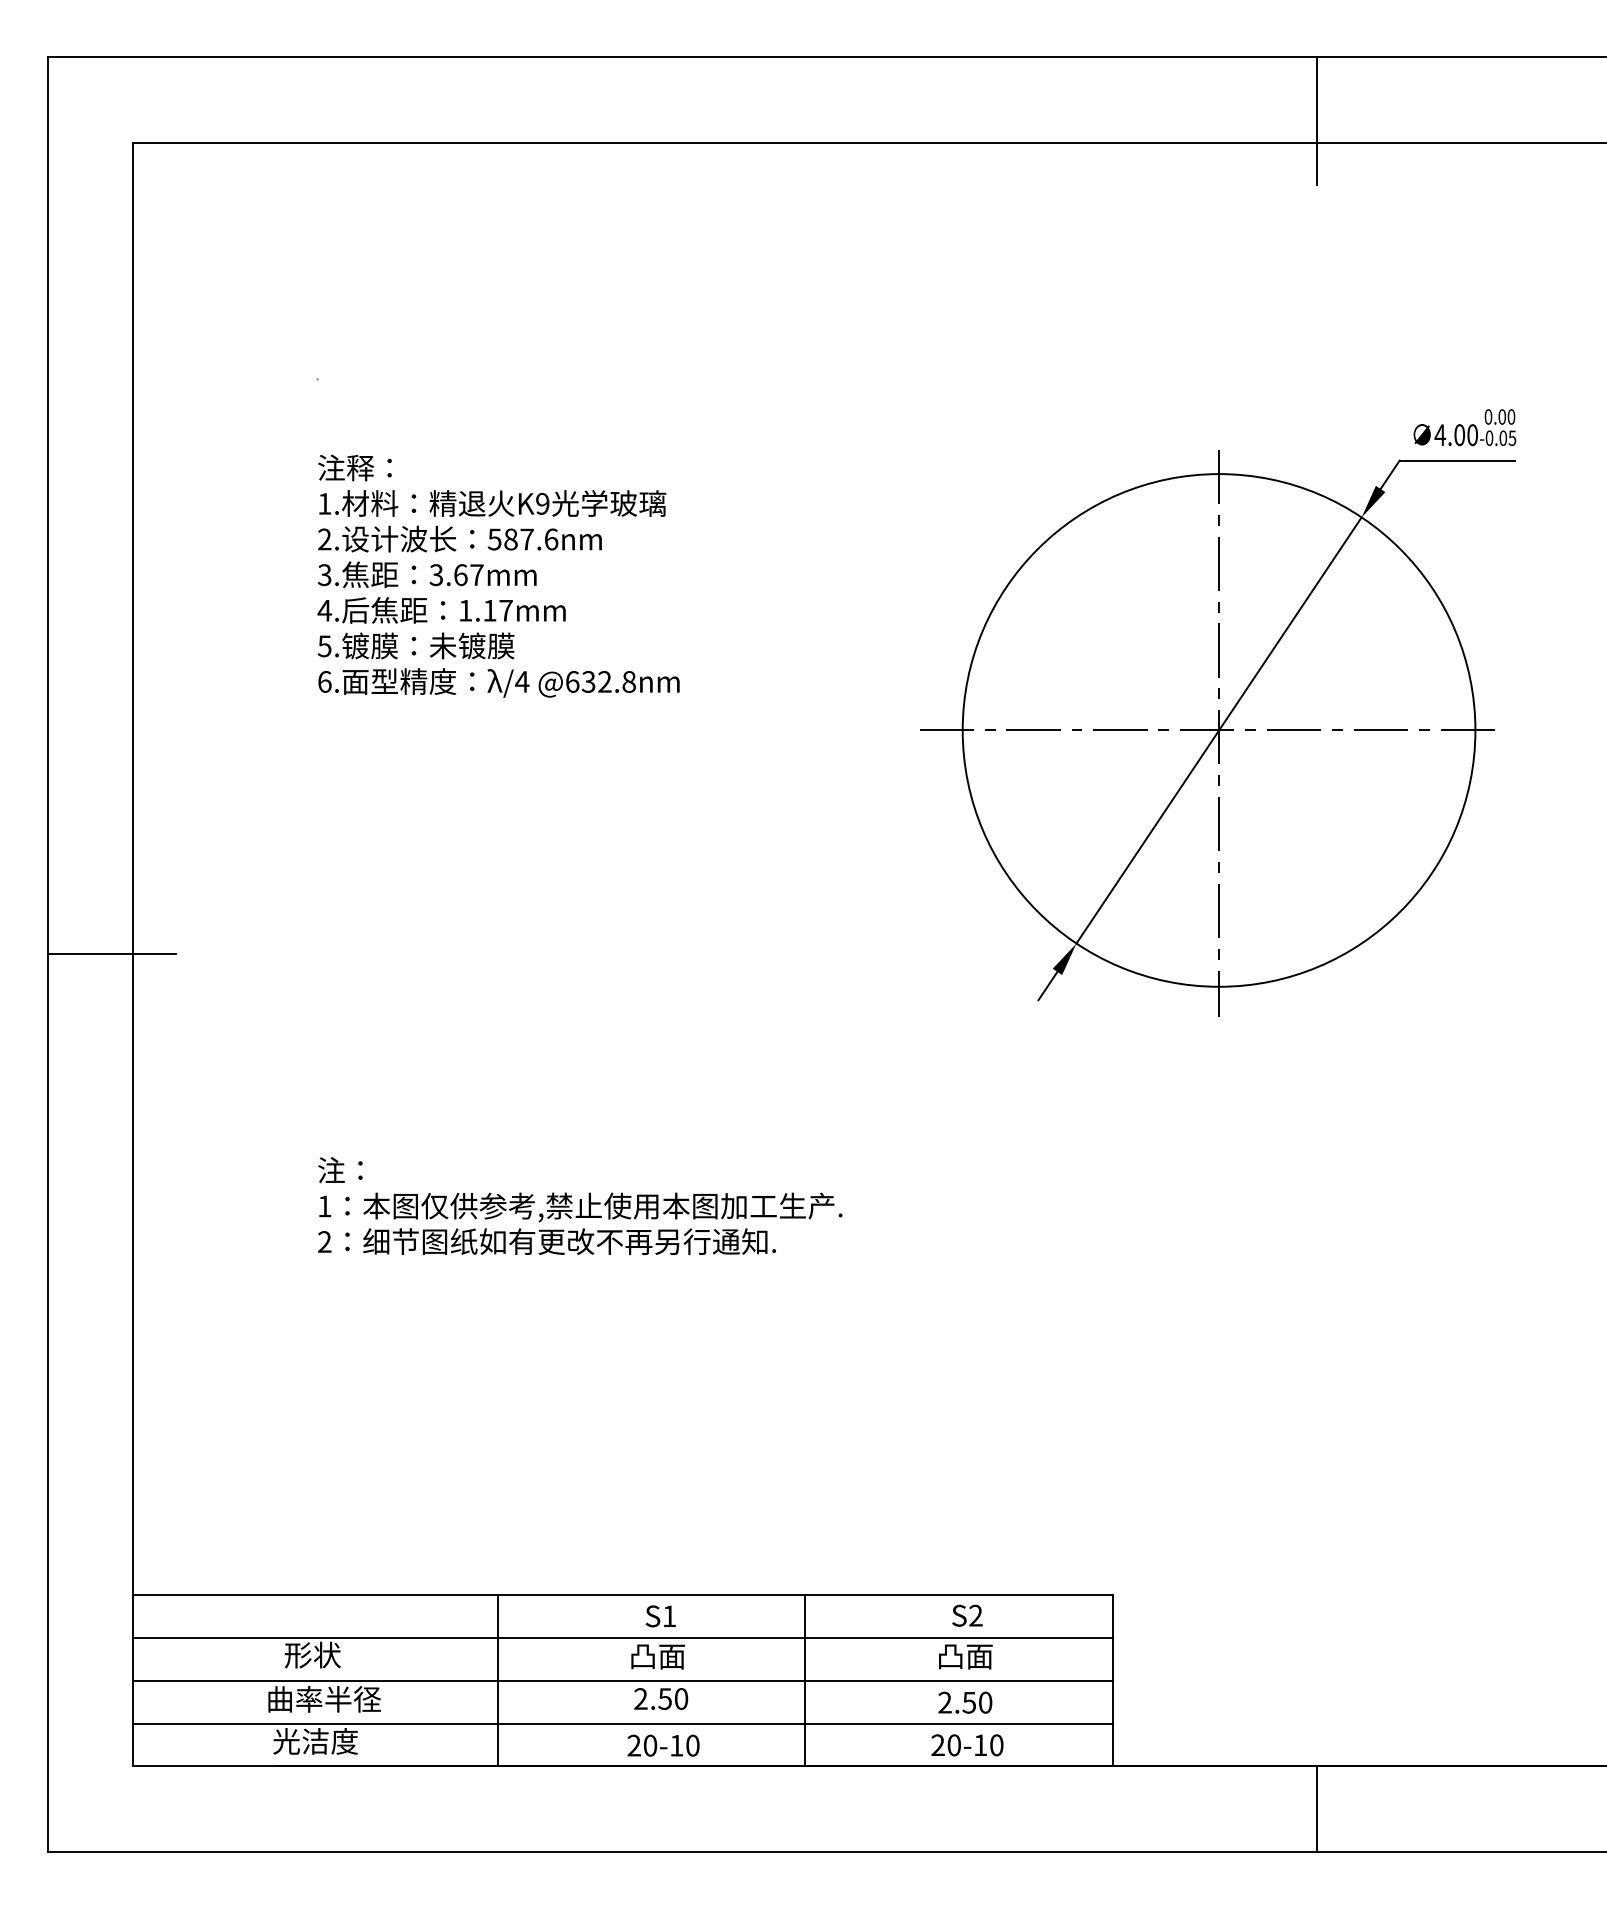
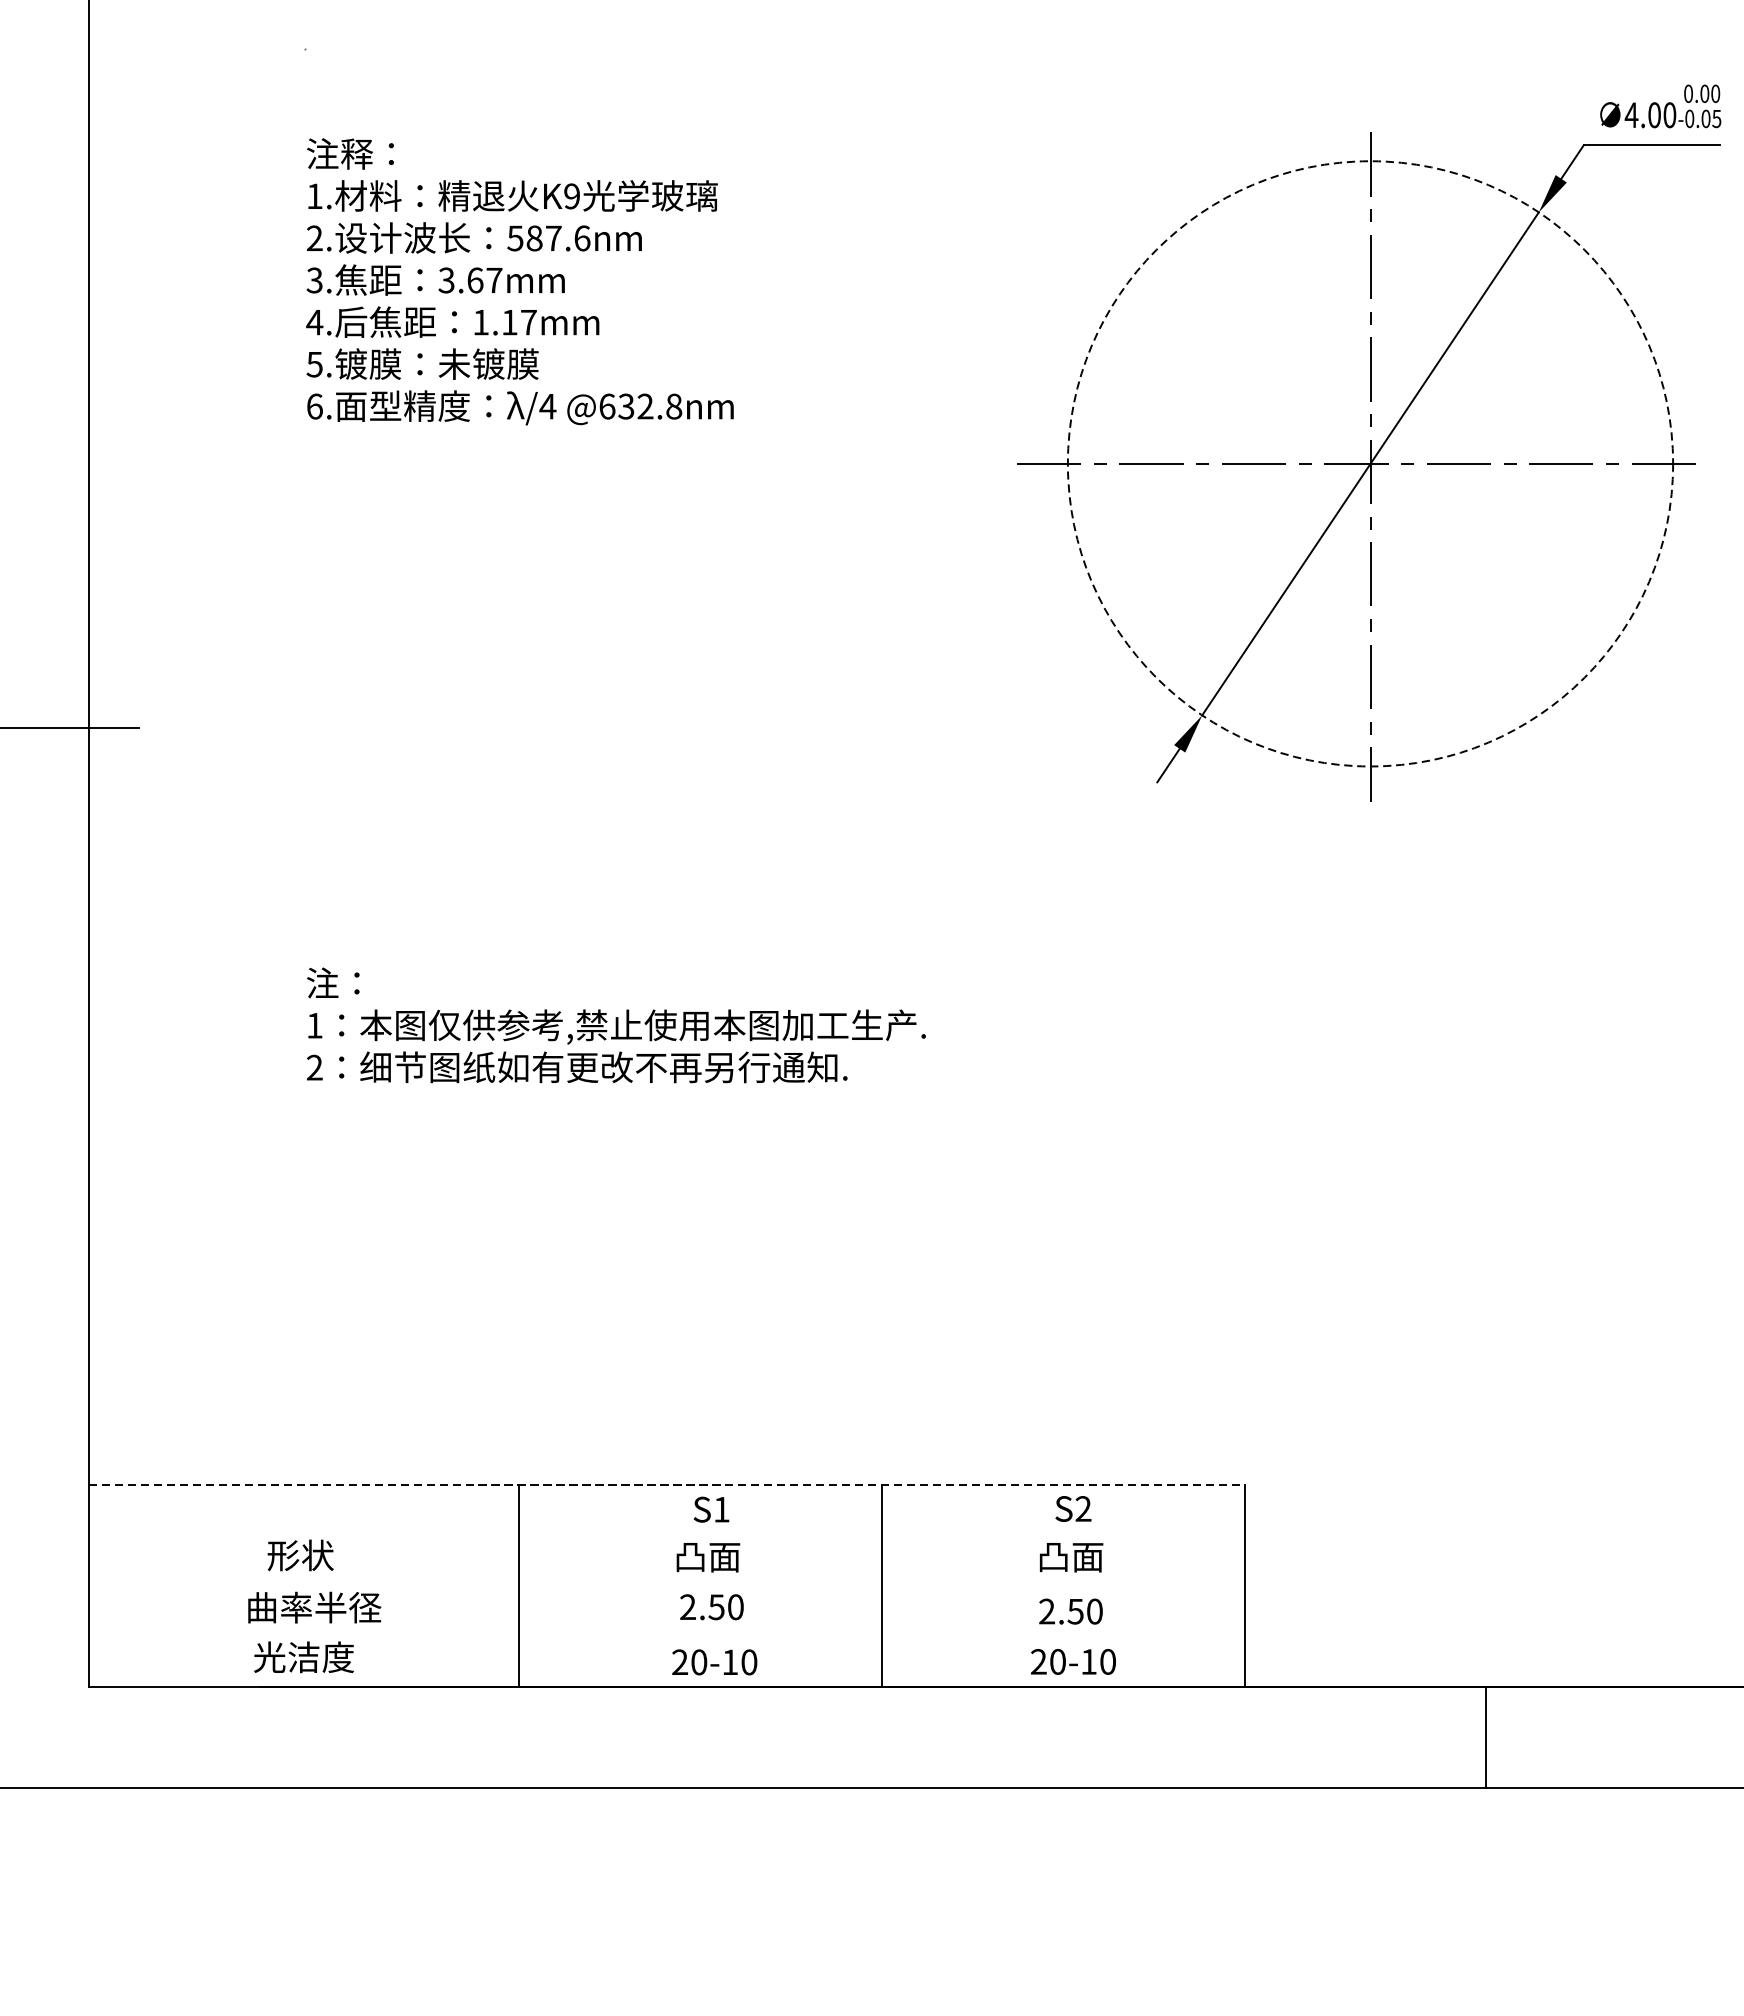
circle: (1218, 730) -> (1369, 463), solid -> dashed
line: (623, 1595) -> (667, 1485), solid -> dashed
line: (623, 1638) -> (667, 1535), removed
line: (623, 1680) -> (667, 1585), removed
line: (623, 1723) -> (667, 1636), removed

